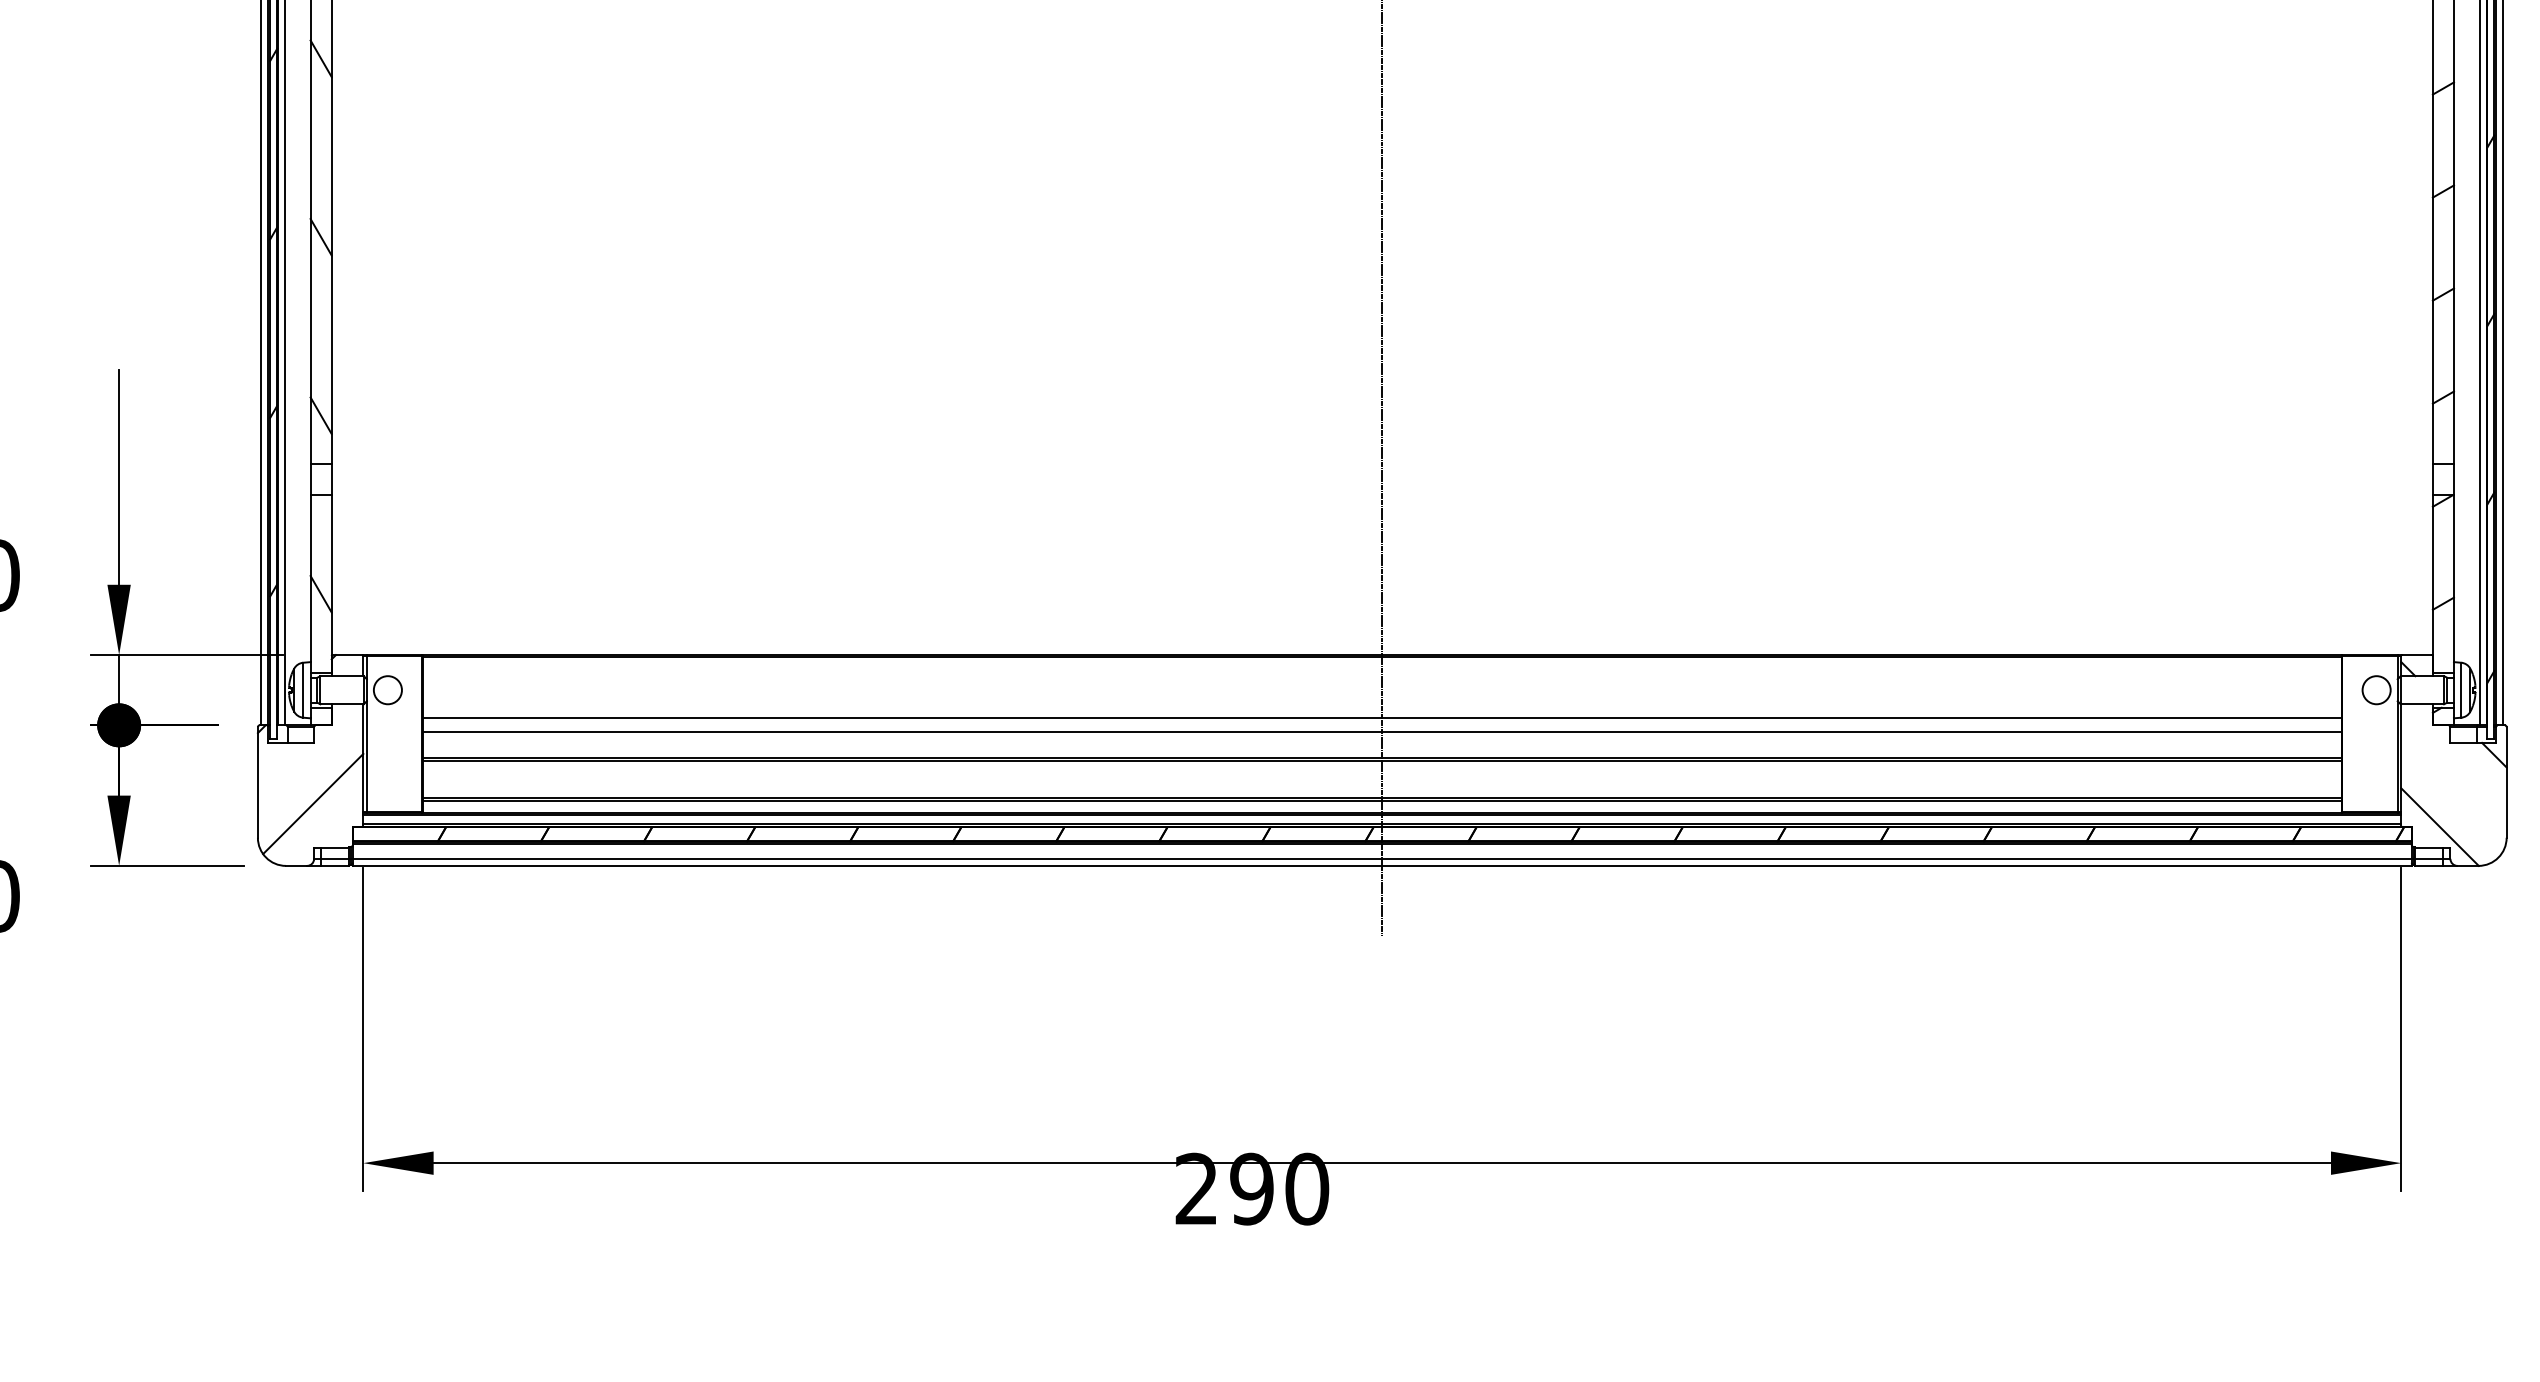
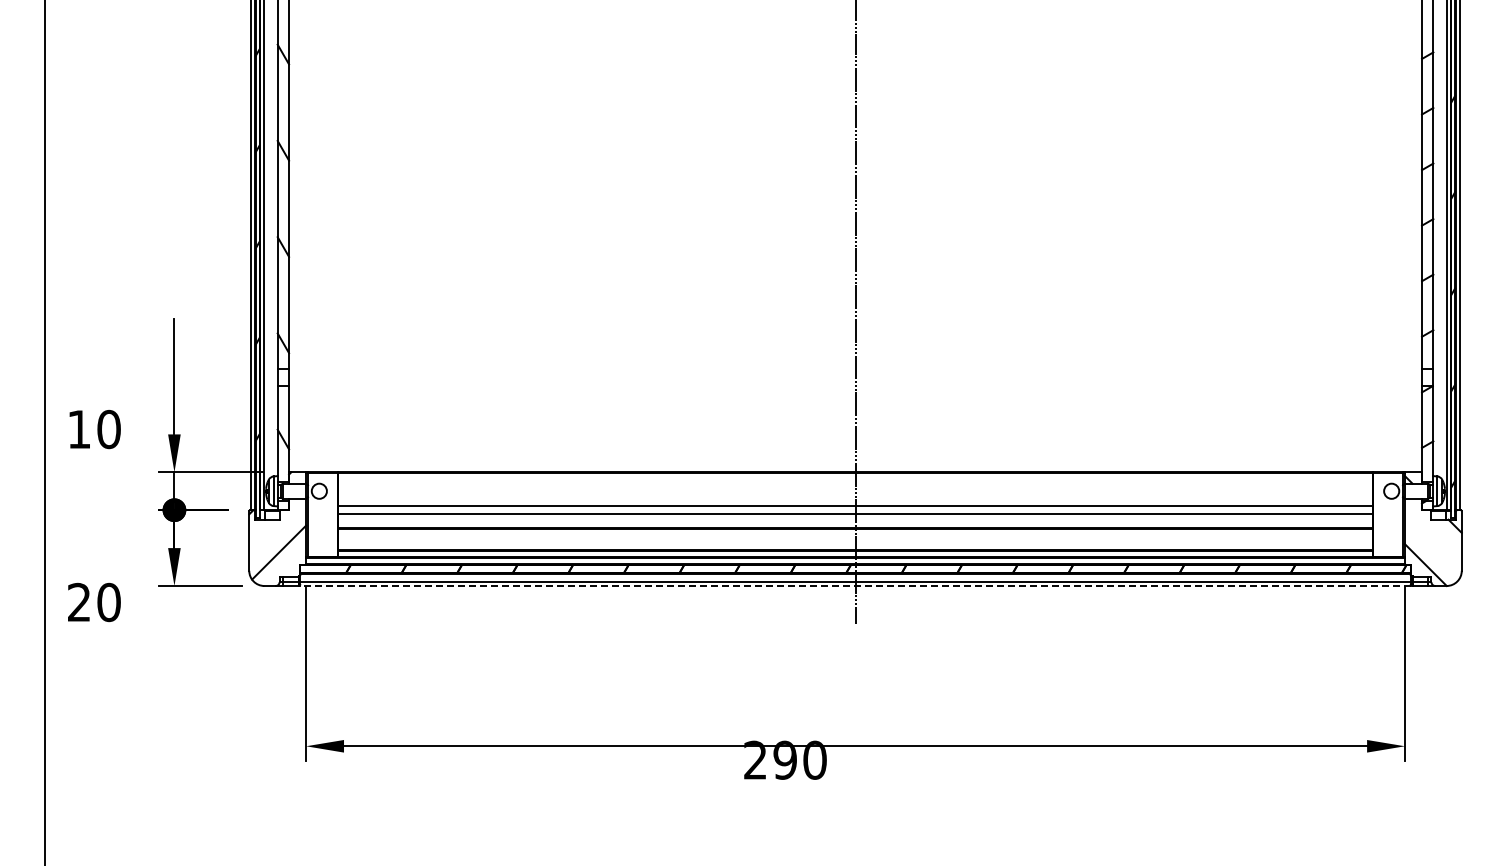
line: (1382, 866) -> (855, 586), solid -> dashed

